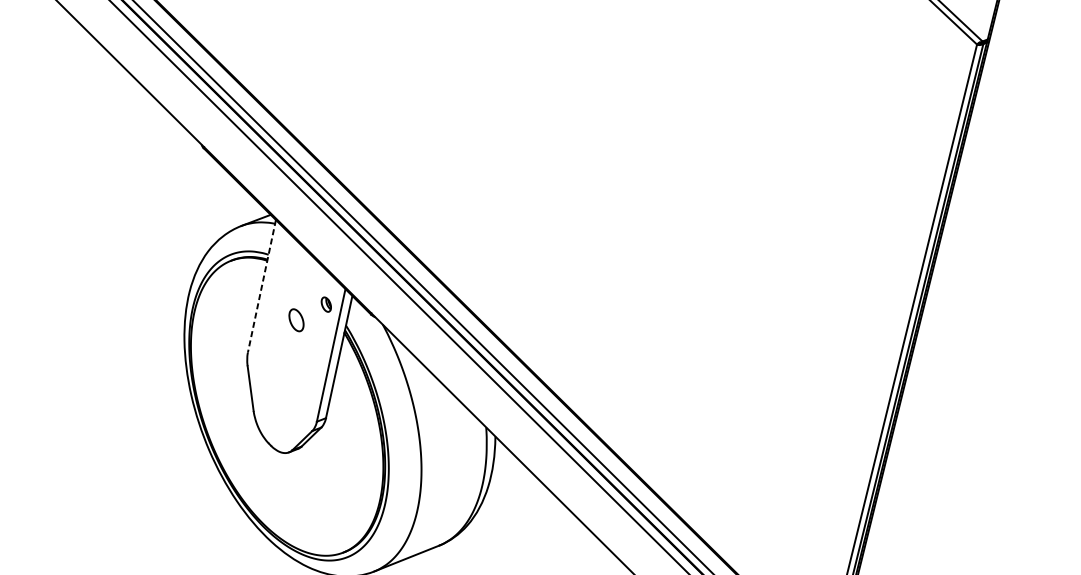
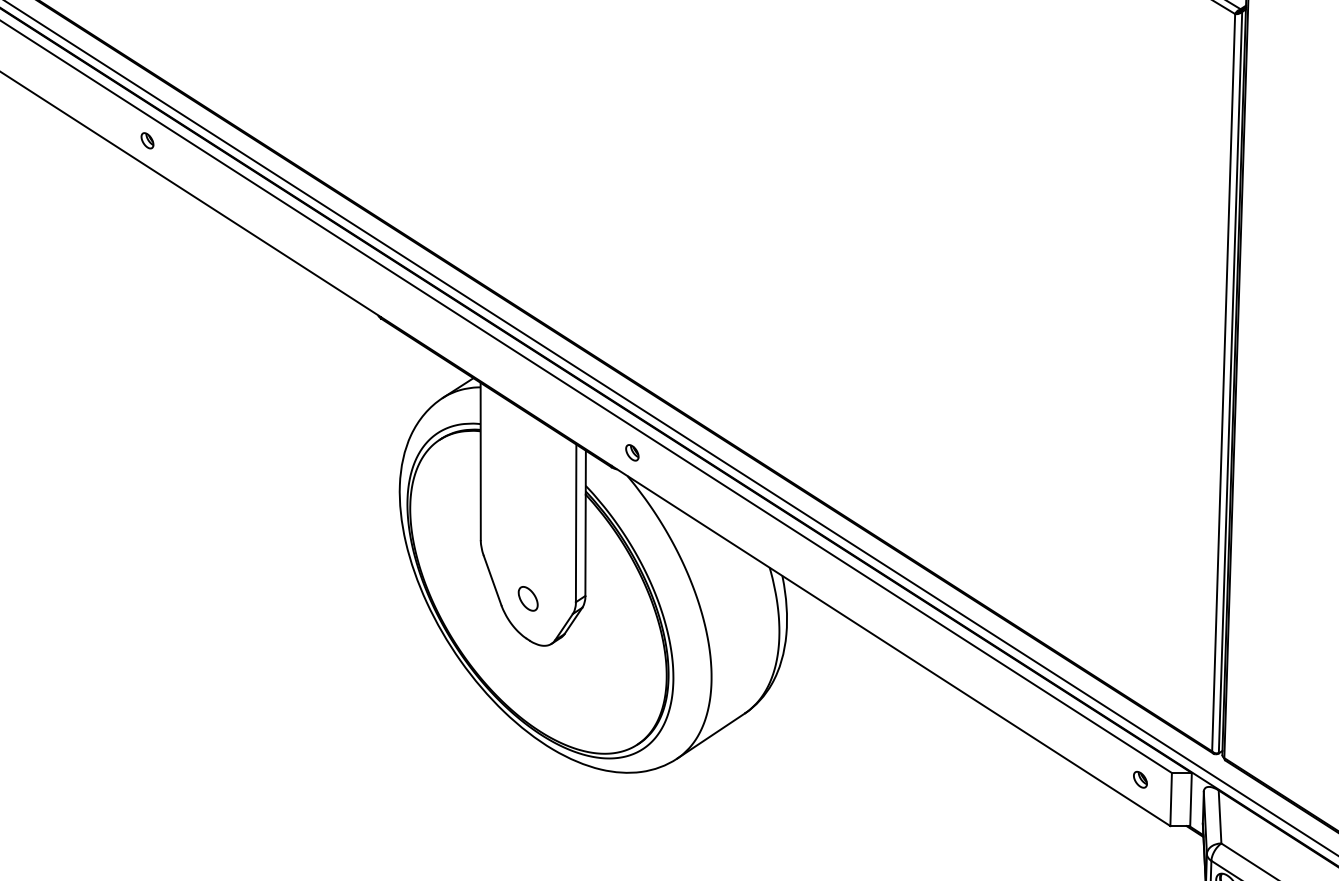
line: (261, 286) -> (480, 461), dashed -> solid
part: (326, 304) -> (632, 452), moved
part: (295, 319) -> (527, 598), moved

